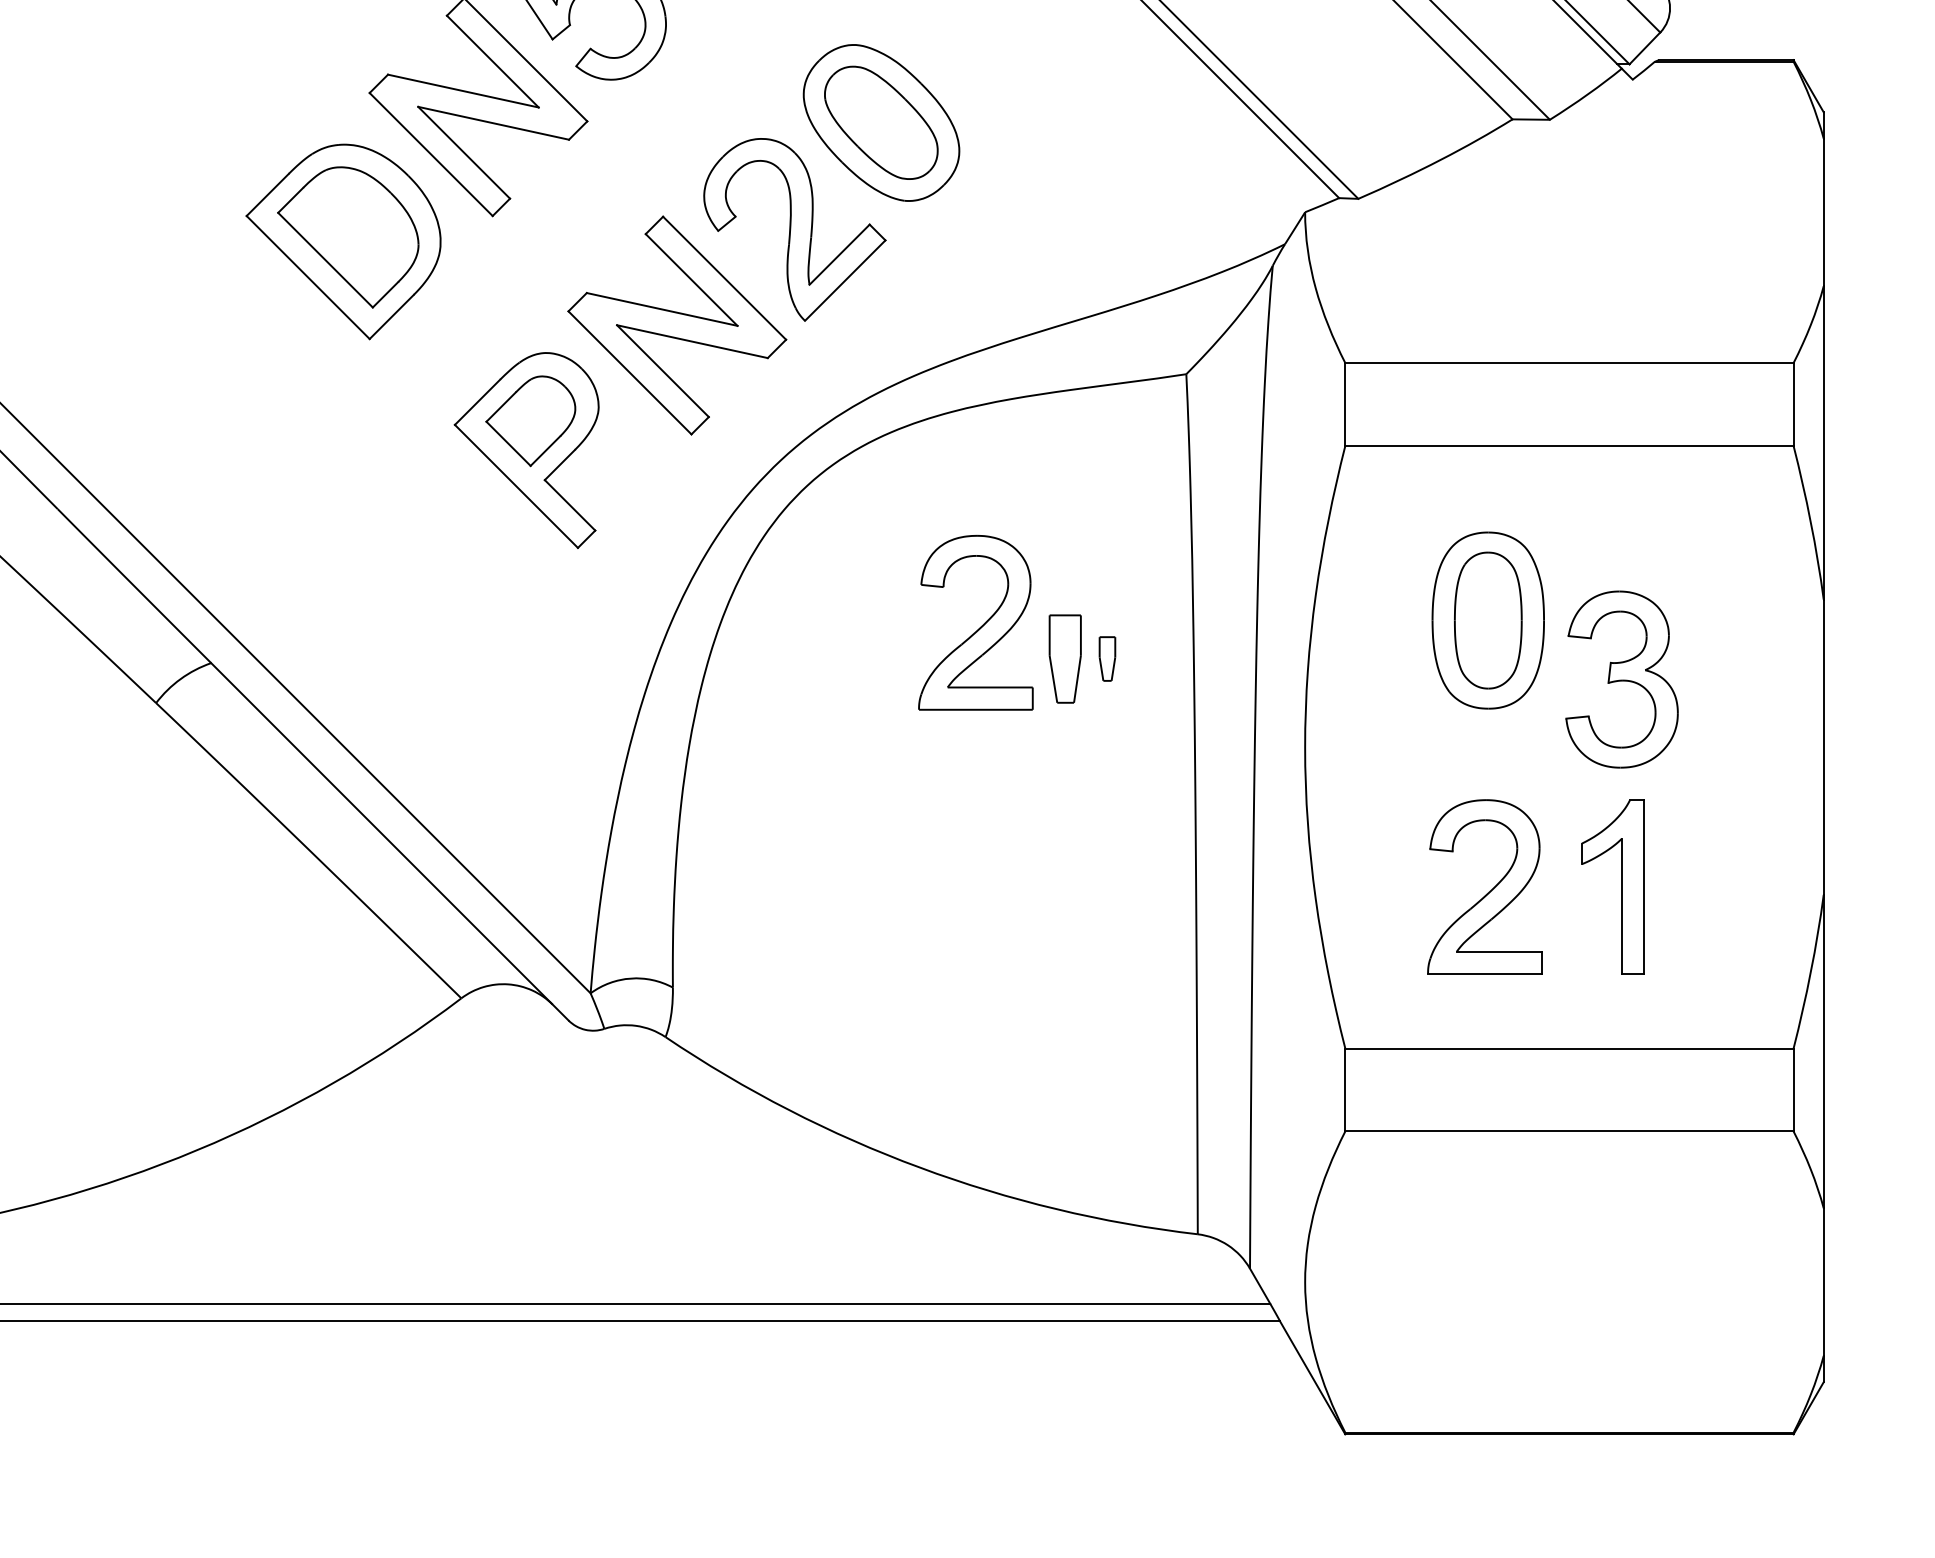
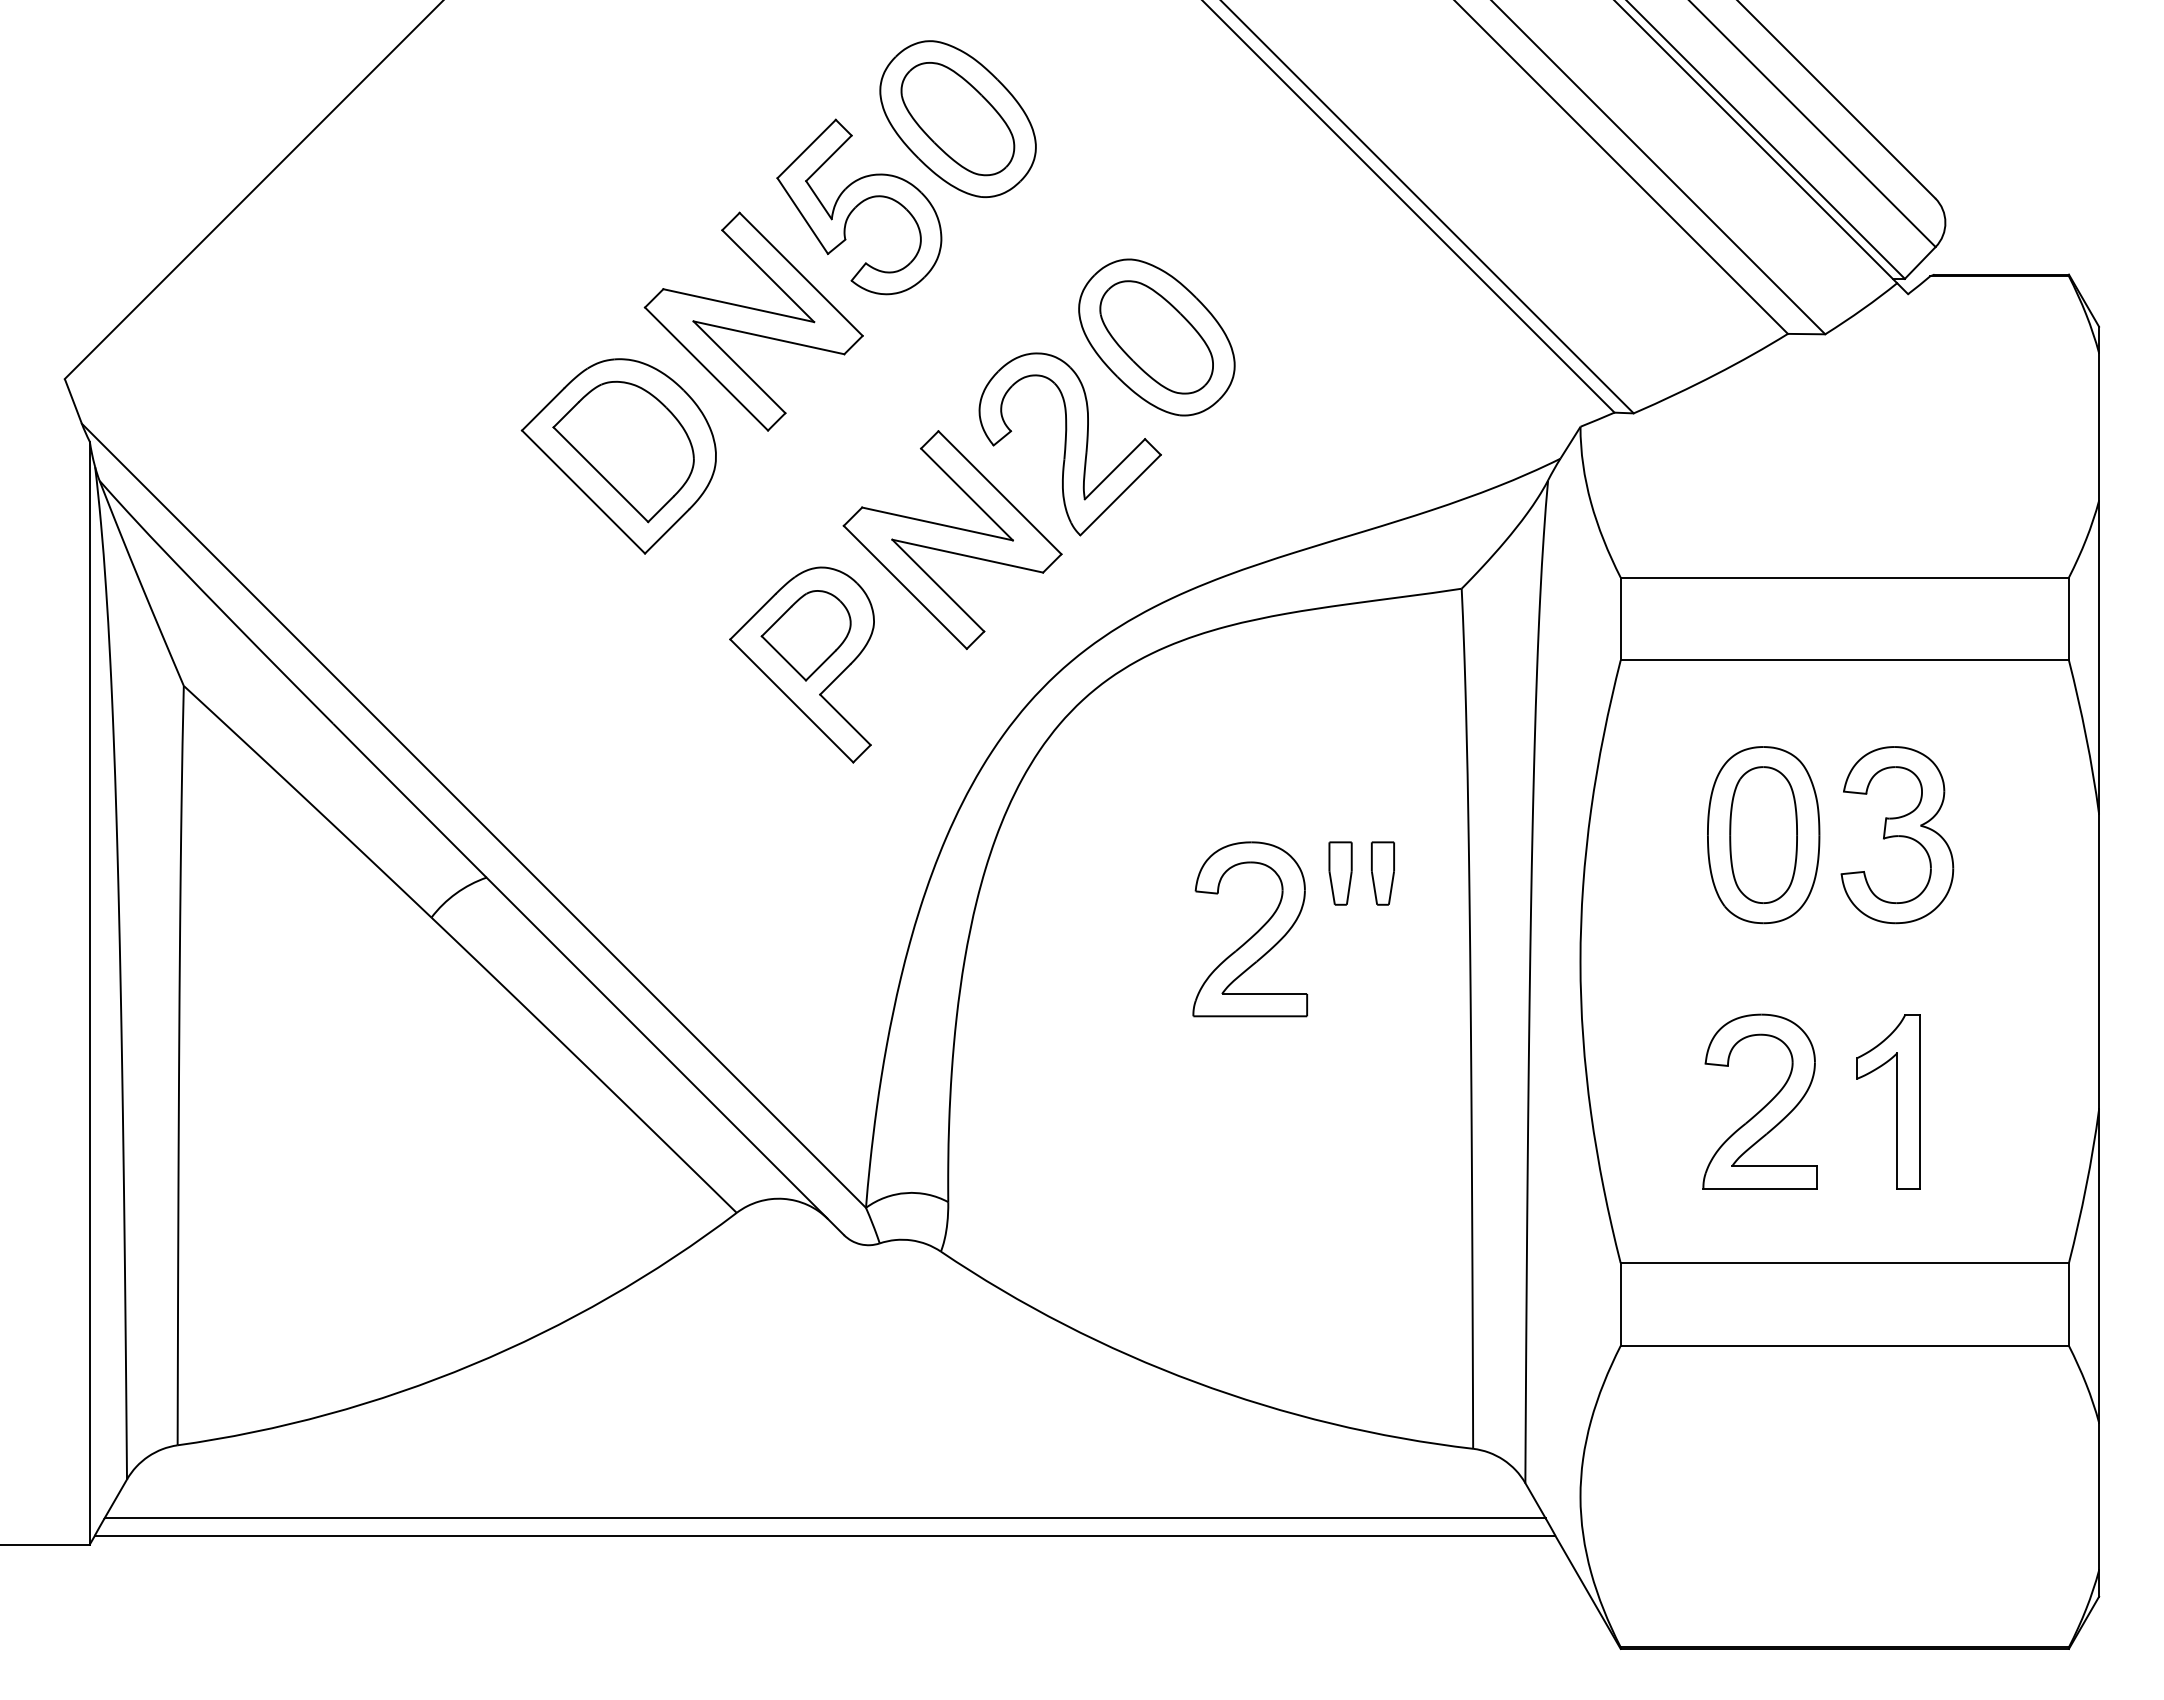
part: (980, 626) -> (1254, 933), moved
part: (1065, 658) -> (1340, 873), size x0.71
part: (1107, 658) -> (1382, 873), size x1.43
part: (1622, 679) -> (1897, 835), moved

